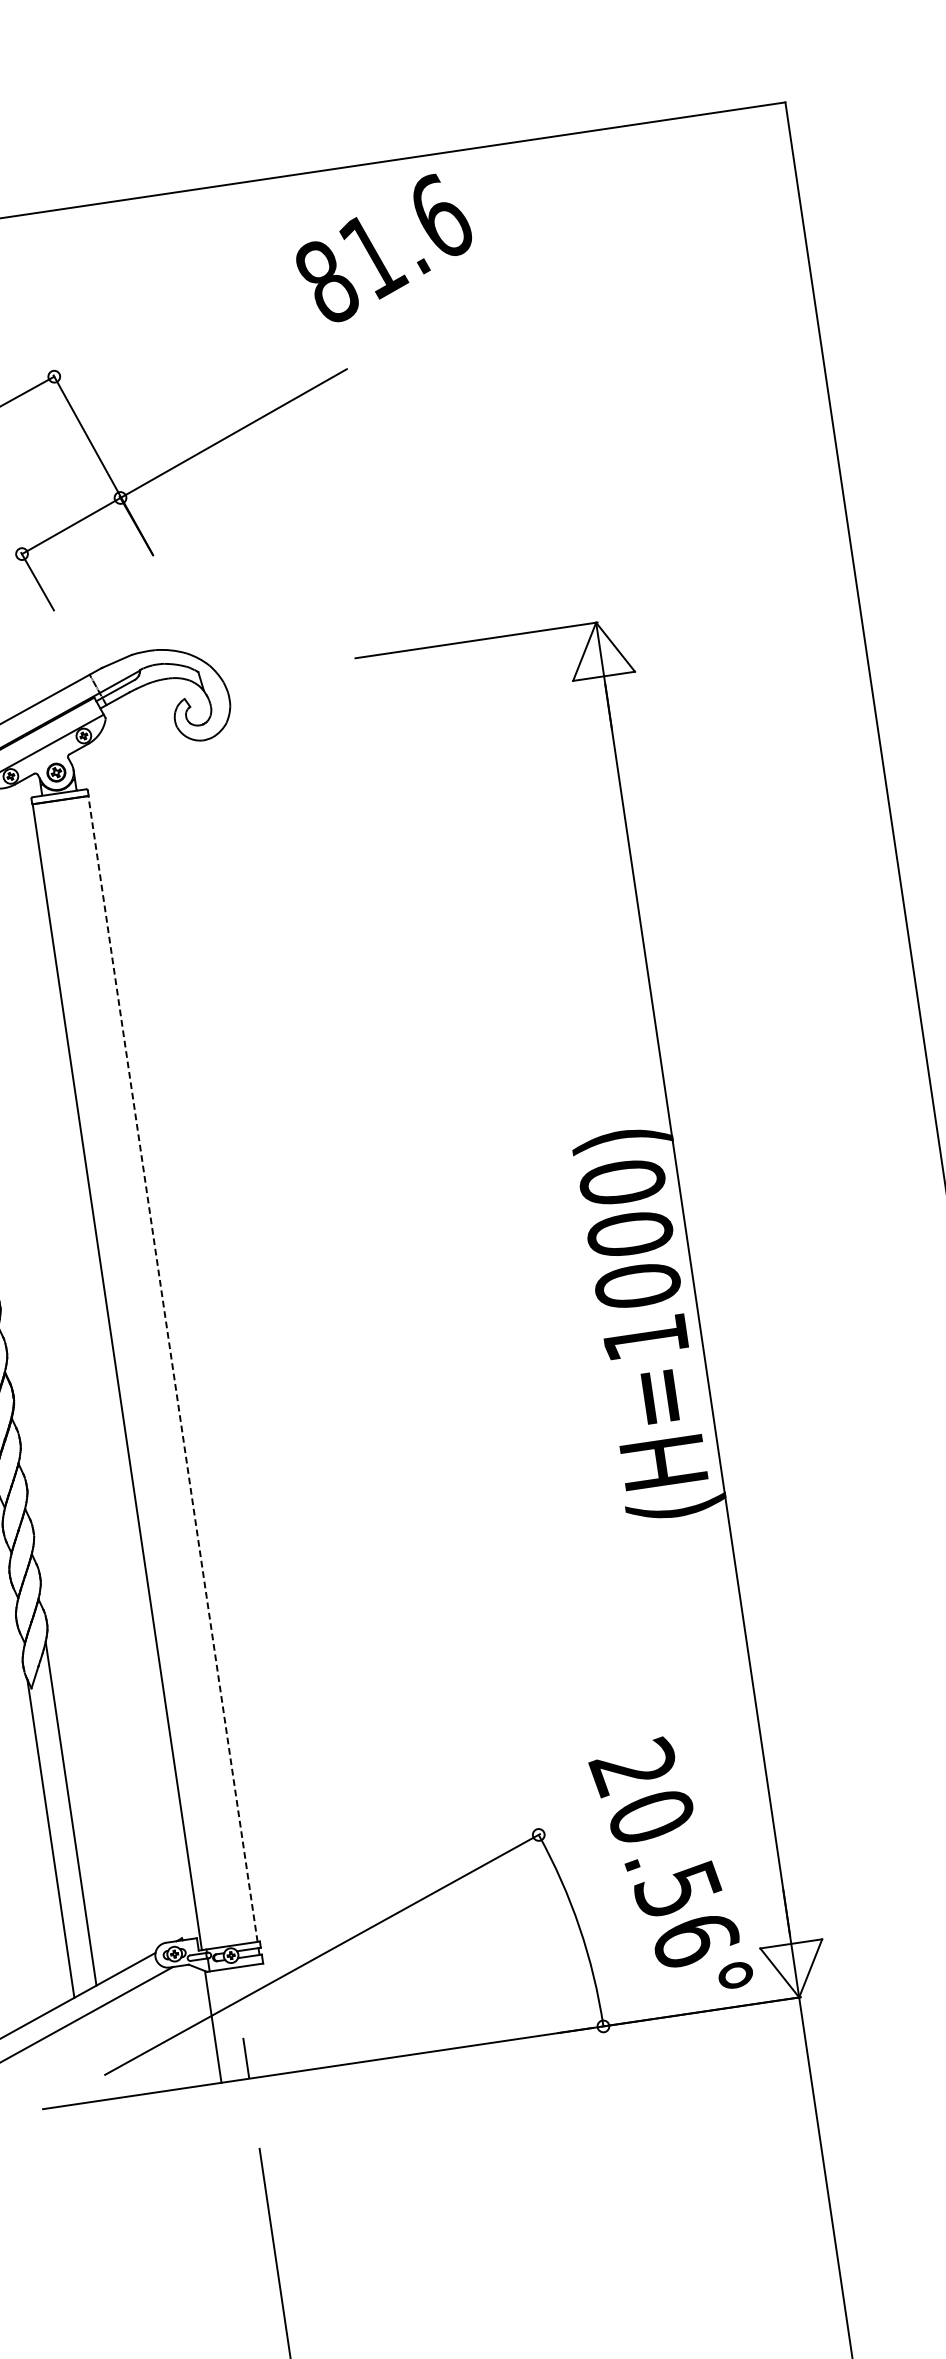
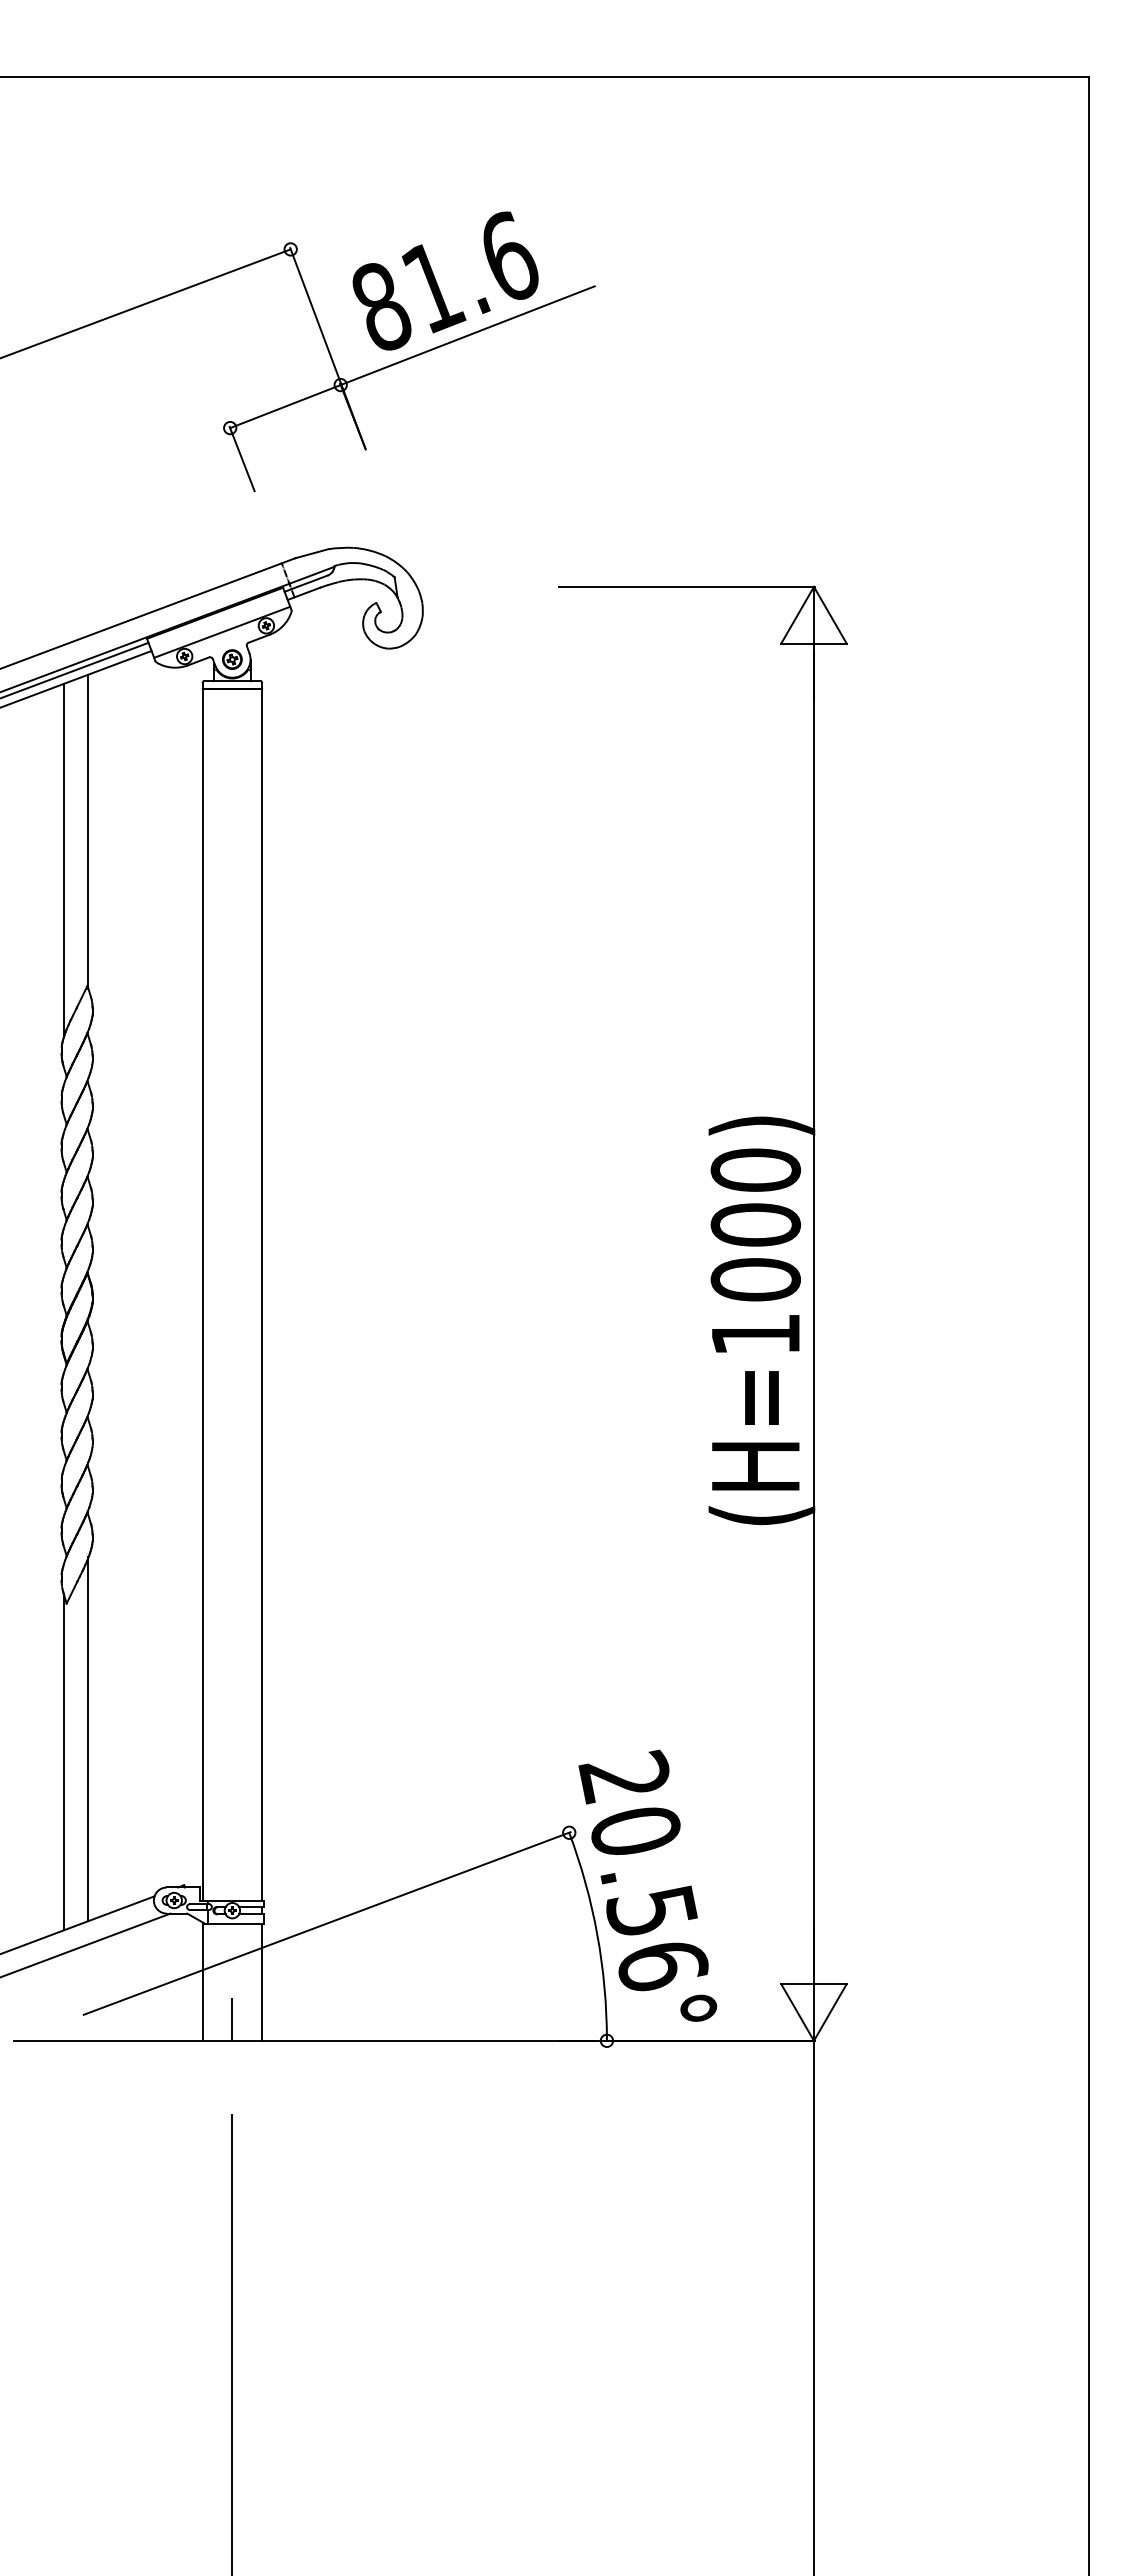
text: (383, 247) -> (445, 280), moved
line: (172, 1368) -> (261, 1294), dashed -> solid
text: (670, 1866) -> (647, 1885), moved
line: (268, 2018) -> (261, 1981), added

